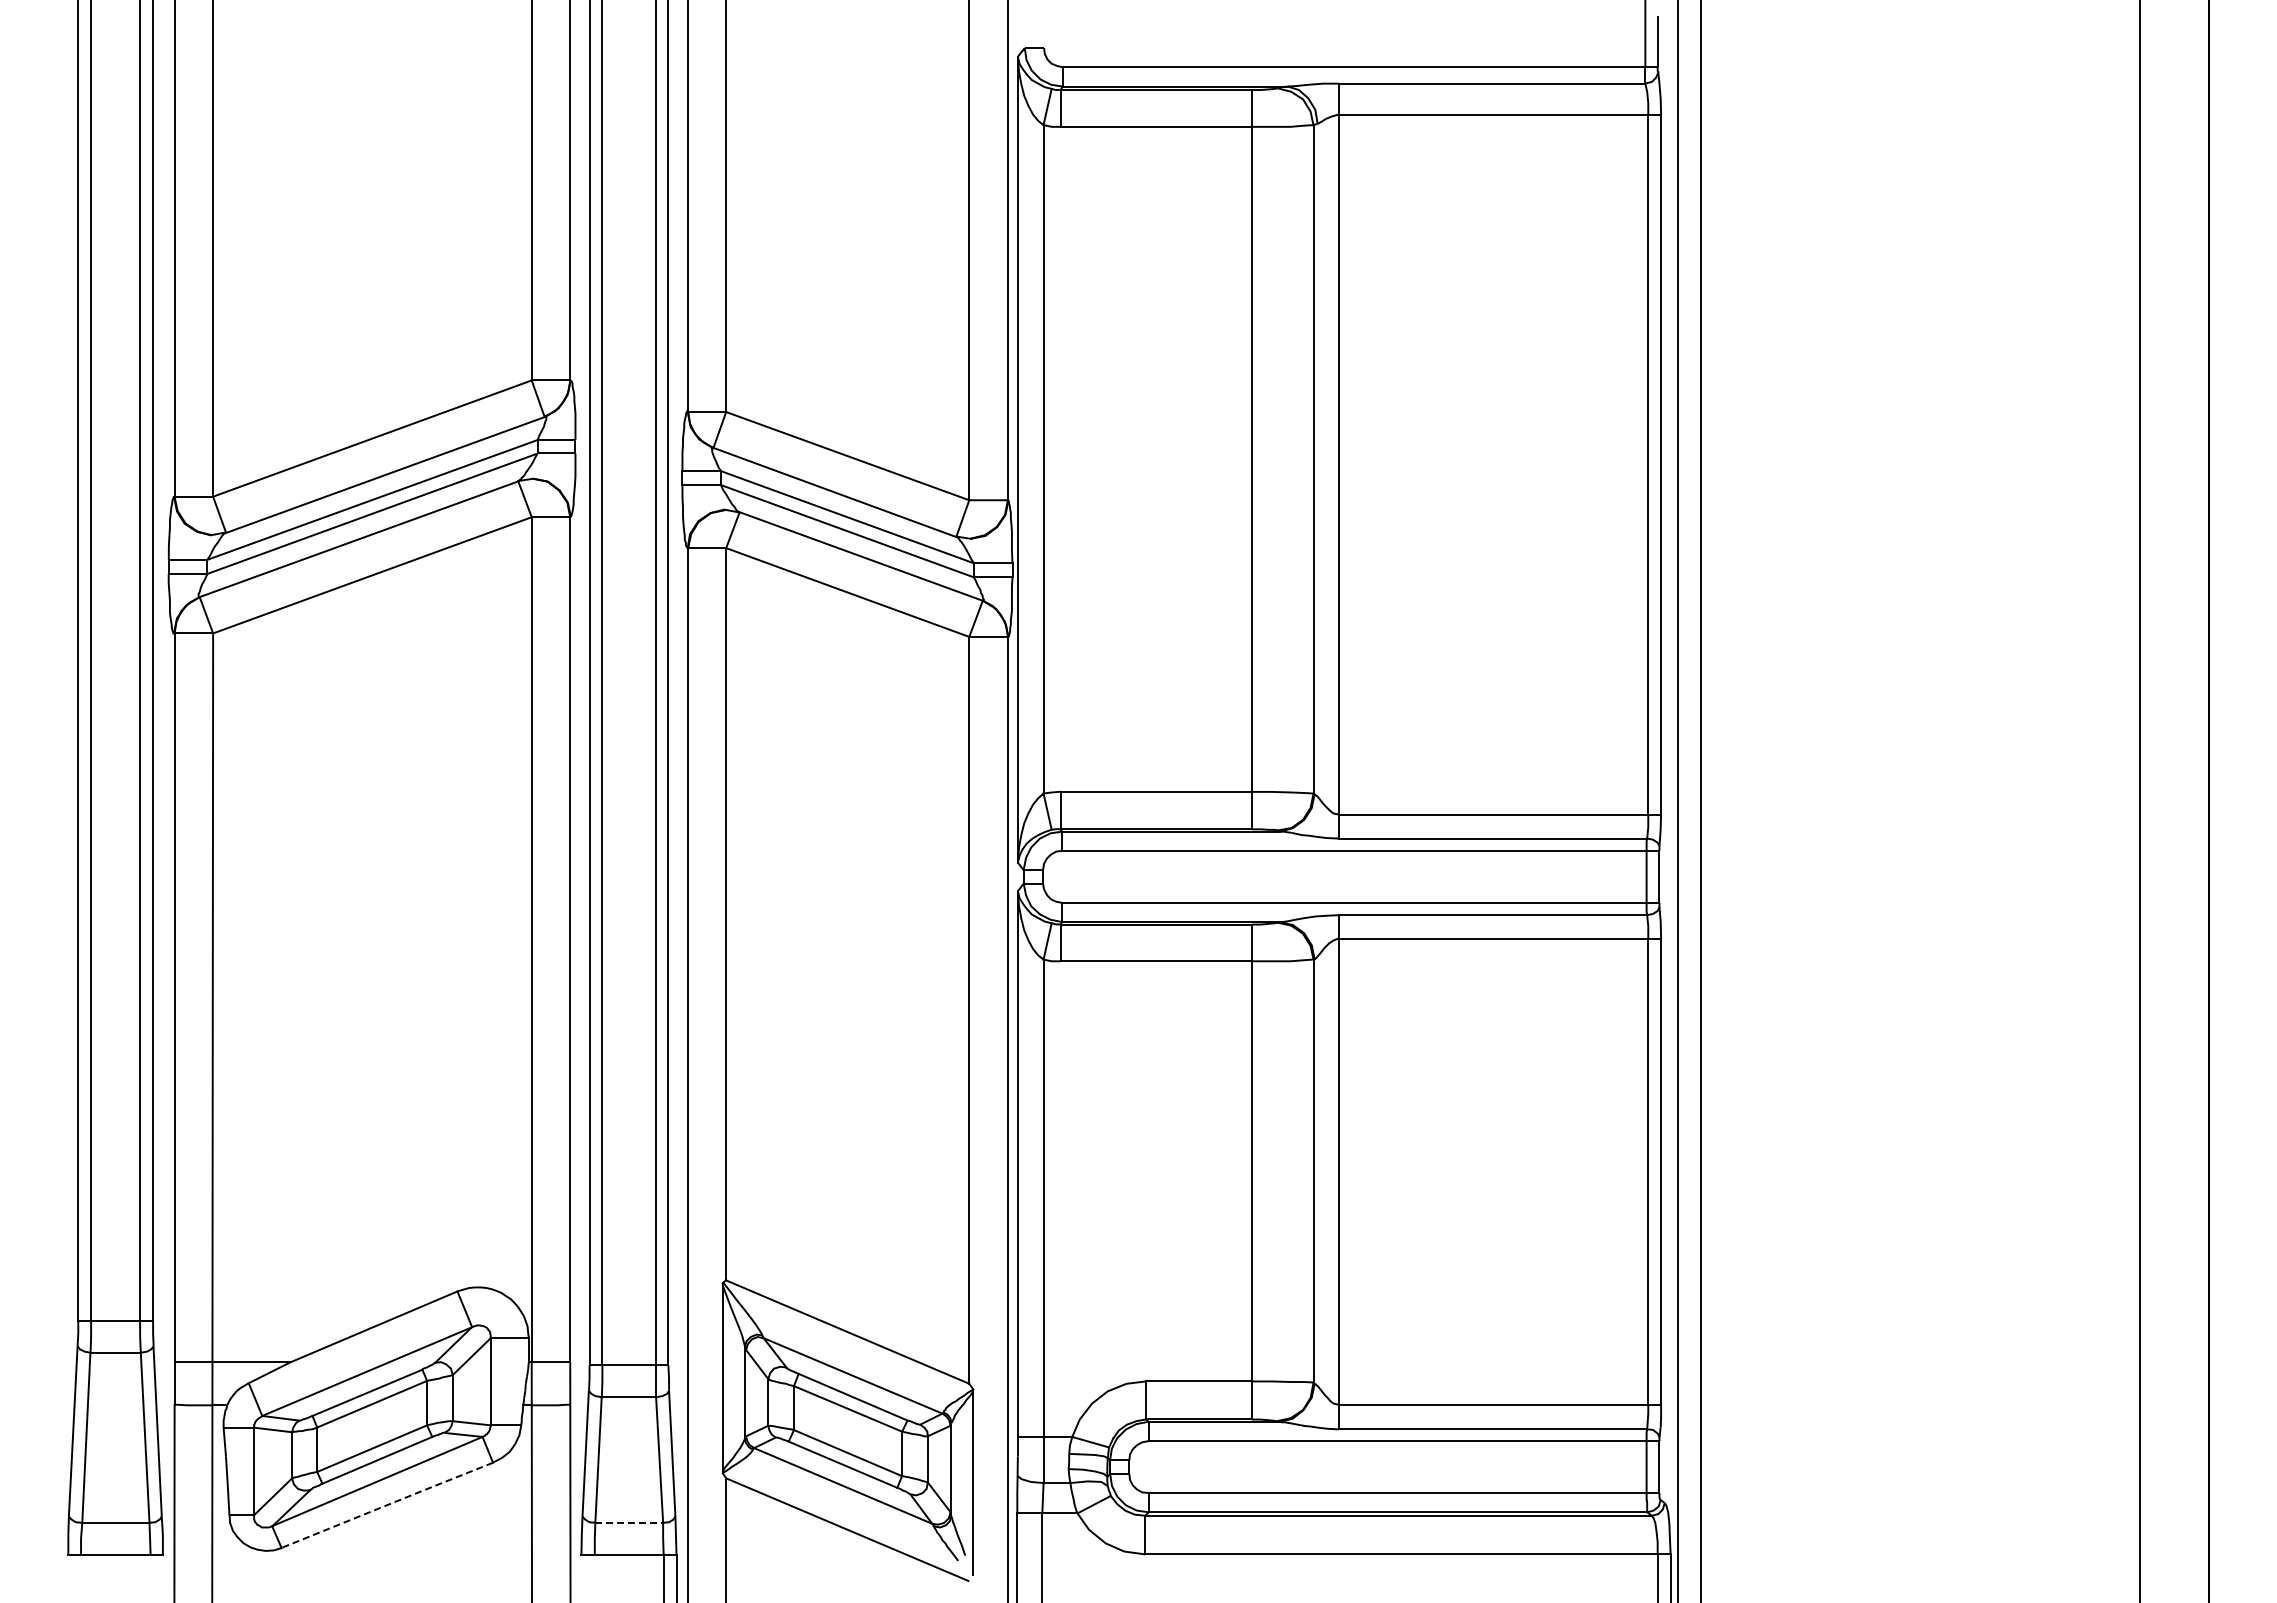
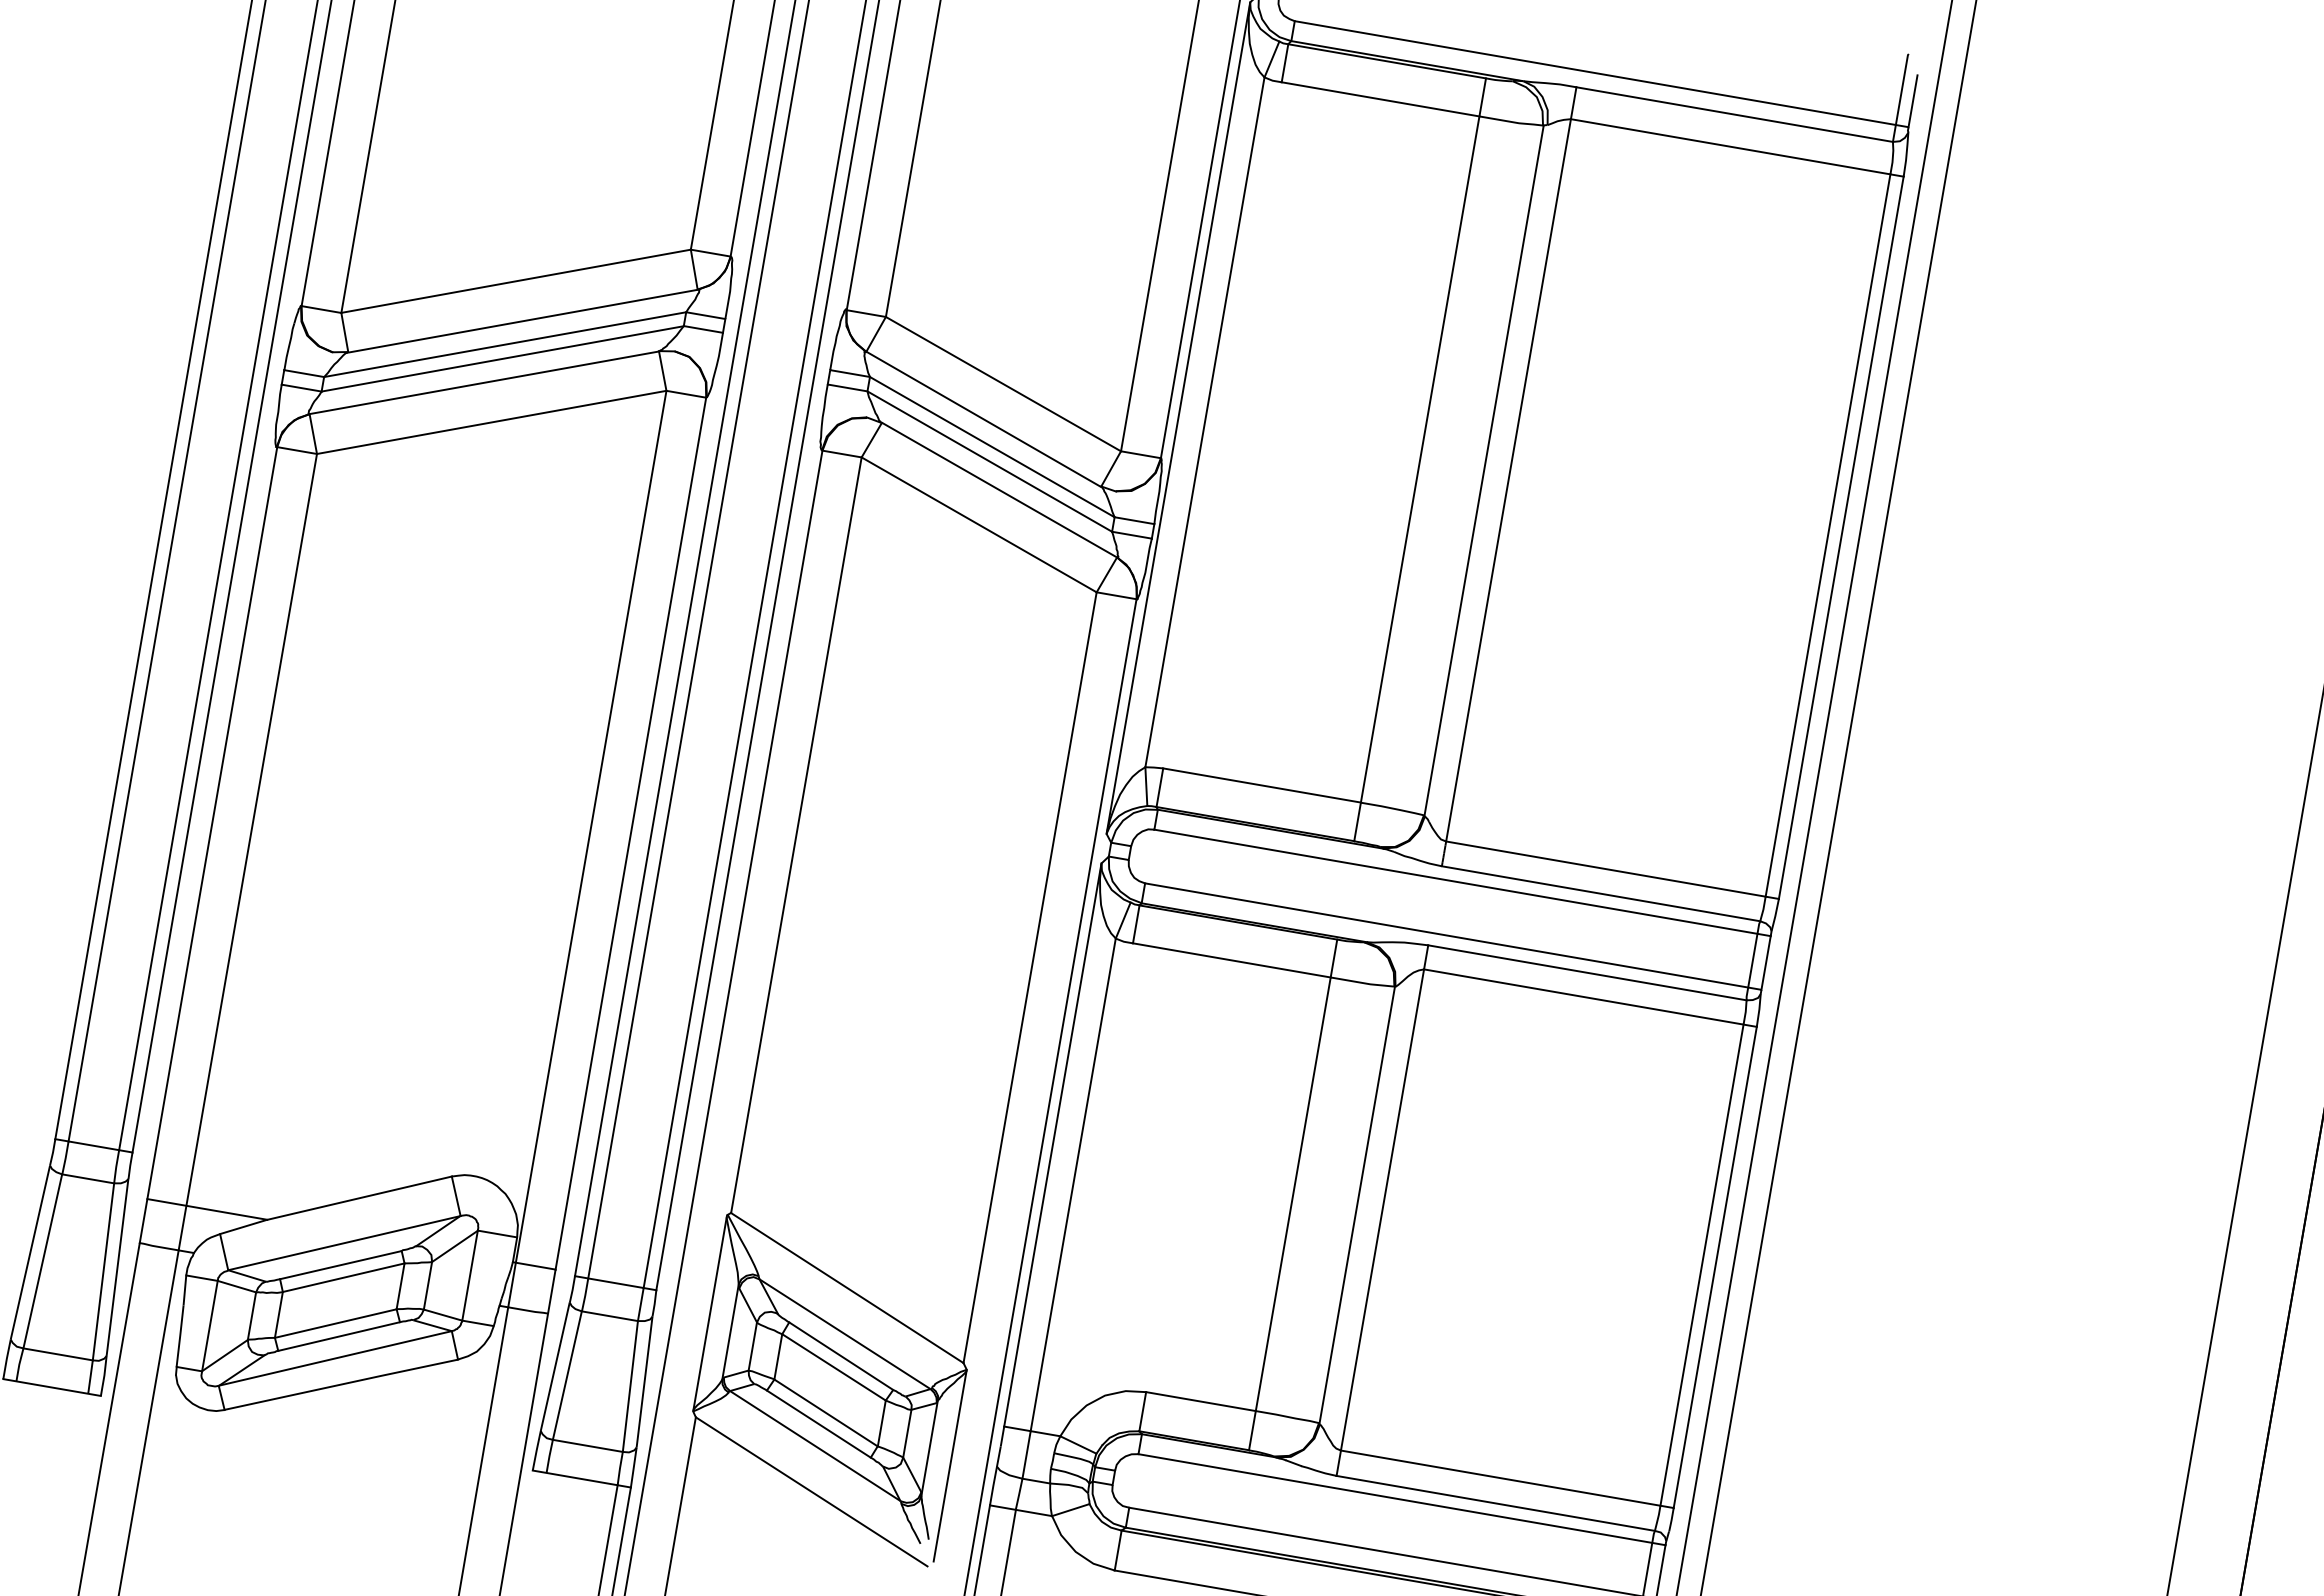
line: (387, 1504) -> (341, 1383), dashed -> solid
line: (629, 1522) -> (588, 1445), dashed -> solid

